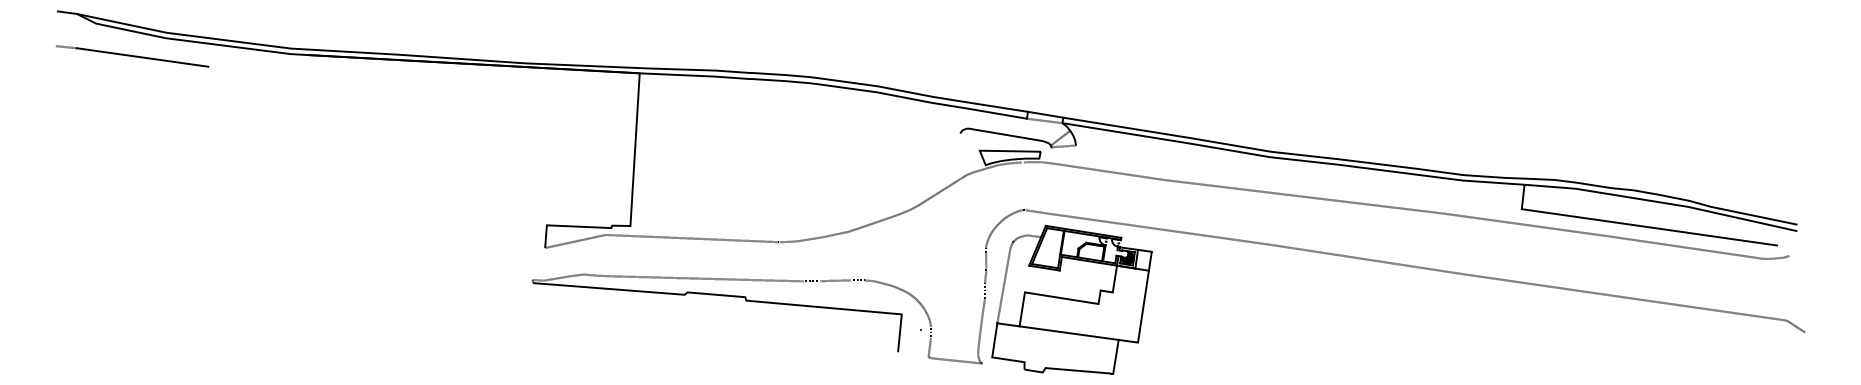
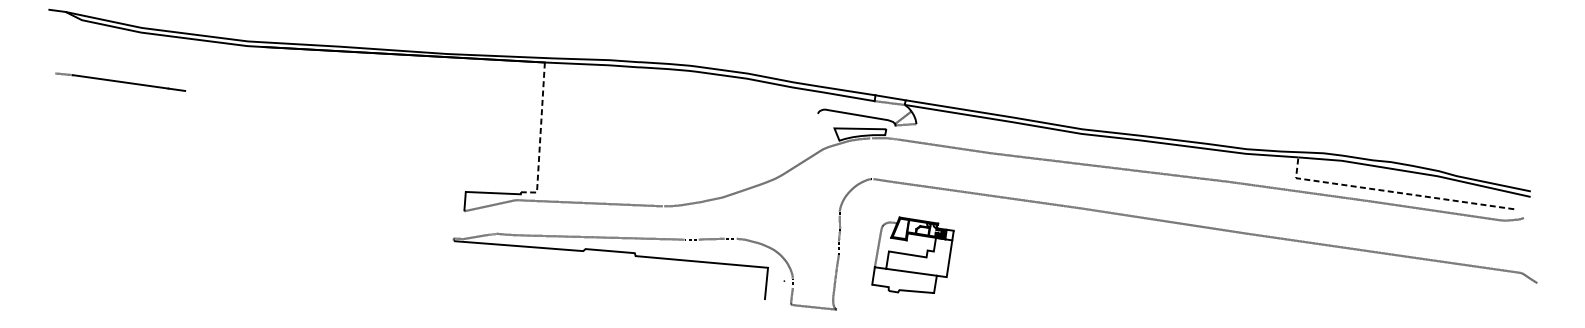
line: (132, 56) -> (120, 82), moved
line: (634, 160) -> (540, 136), solid -> dashed
line: (1636, 225) -> (1393, 192), solid -> dashed
part: (1071, 299) -> (912, 255), size x0.6

